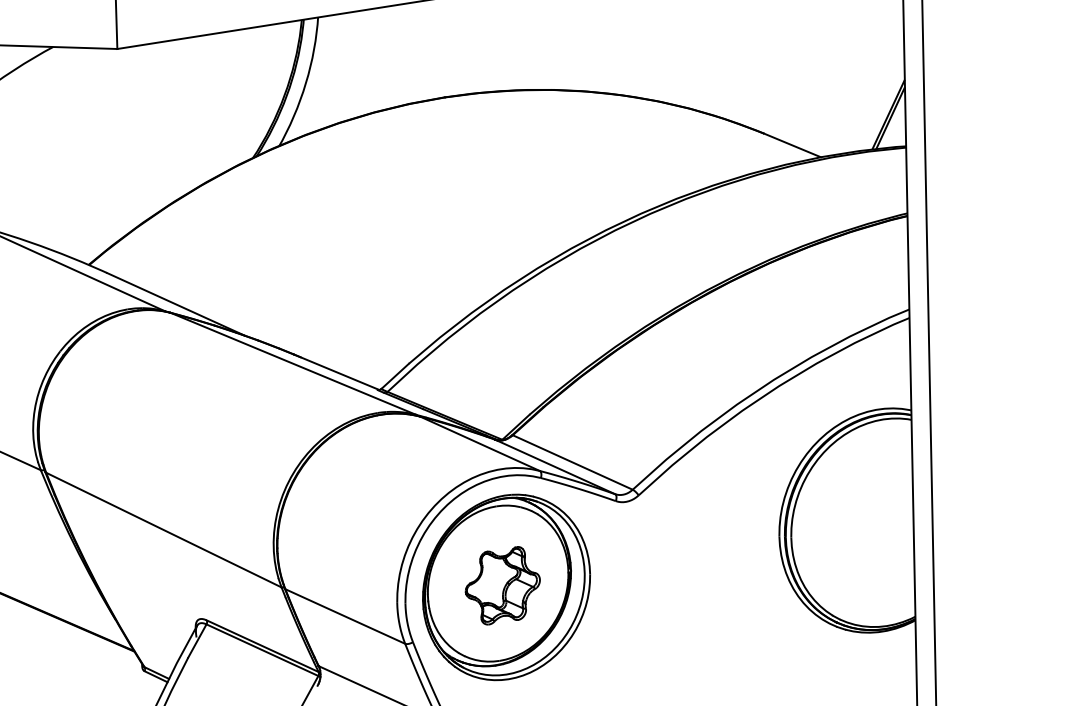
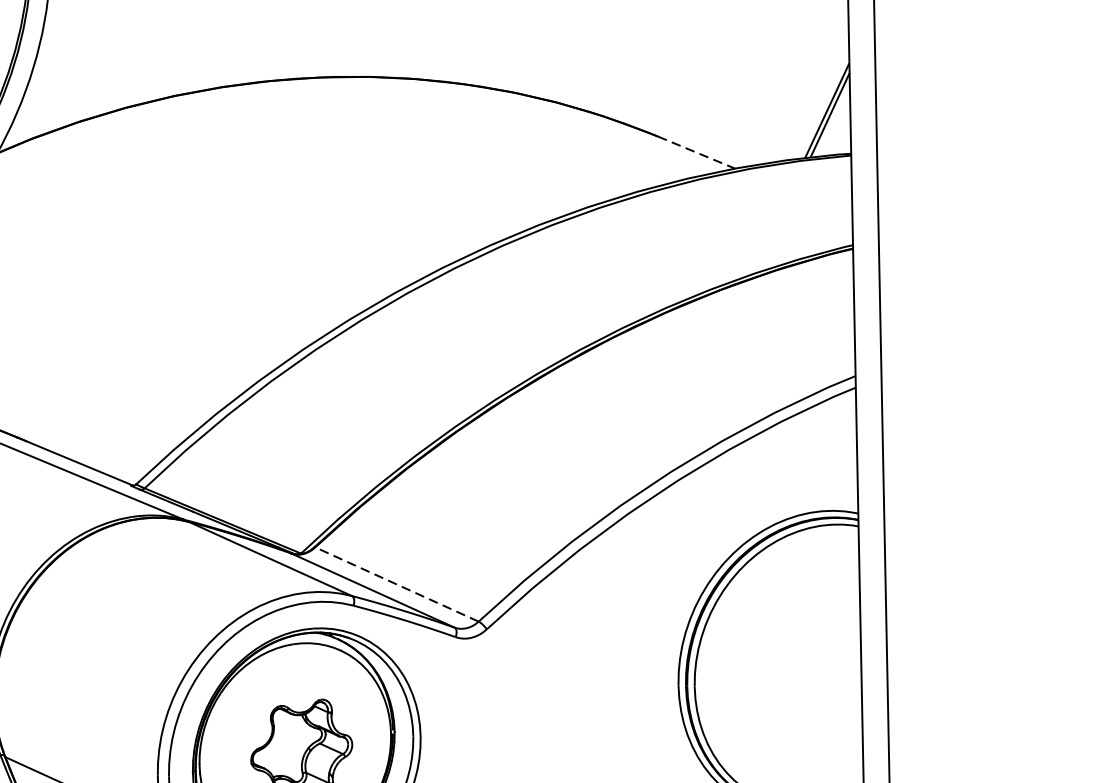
line: (792, 145) -> (696, 152), solid -> dashed
line: (572, 462) -> (396, 584), solid -> dashed

